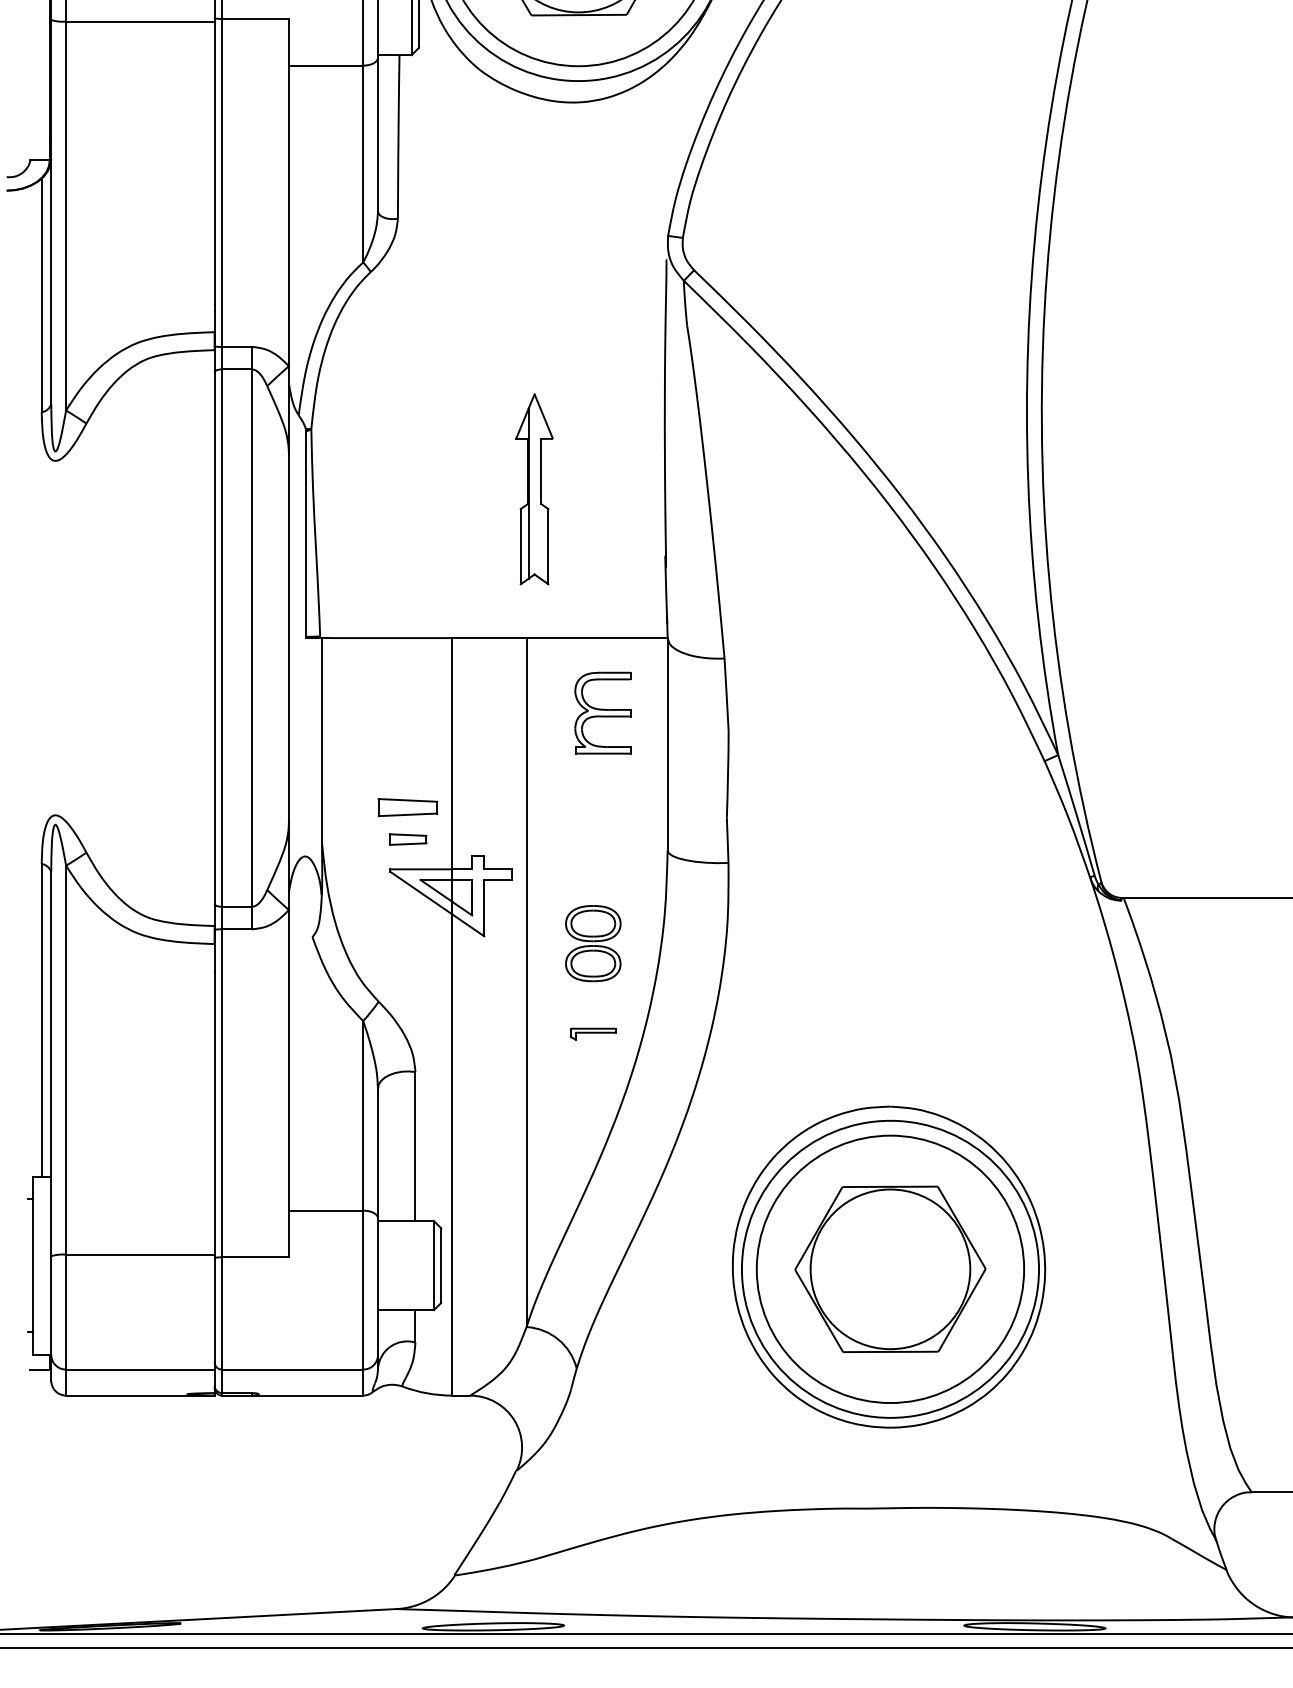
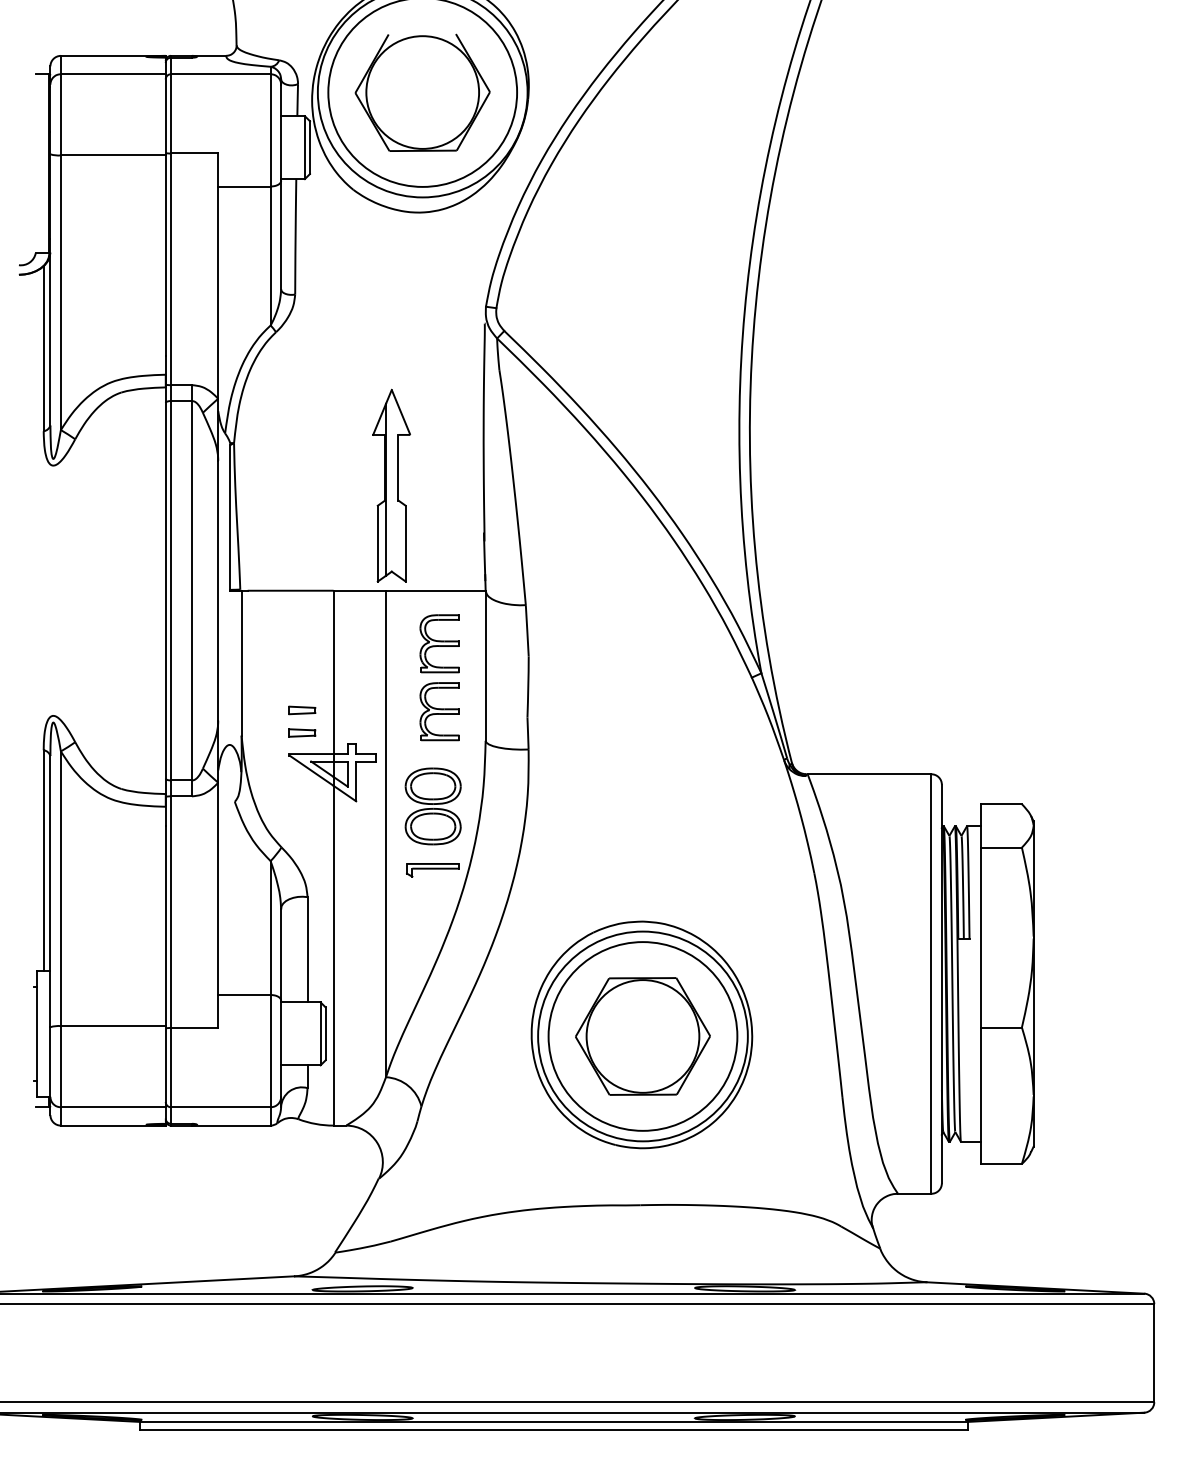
part: (534, 489) -> (391, 485), size x1.43
part: (408, 807) -> (302, 710), size x0.62
part: (602, 809) -> (439, 711), added
part: (592, 943) -> (432, 806), size x1.43
part: (592, 1034) -> (432, 870), size x1.67

